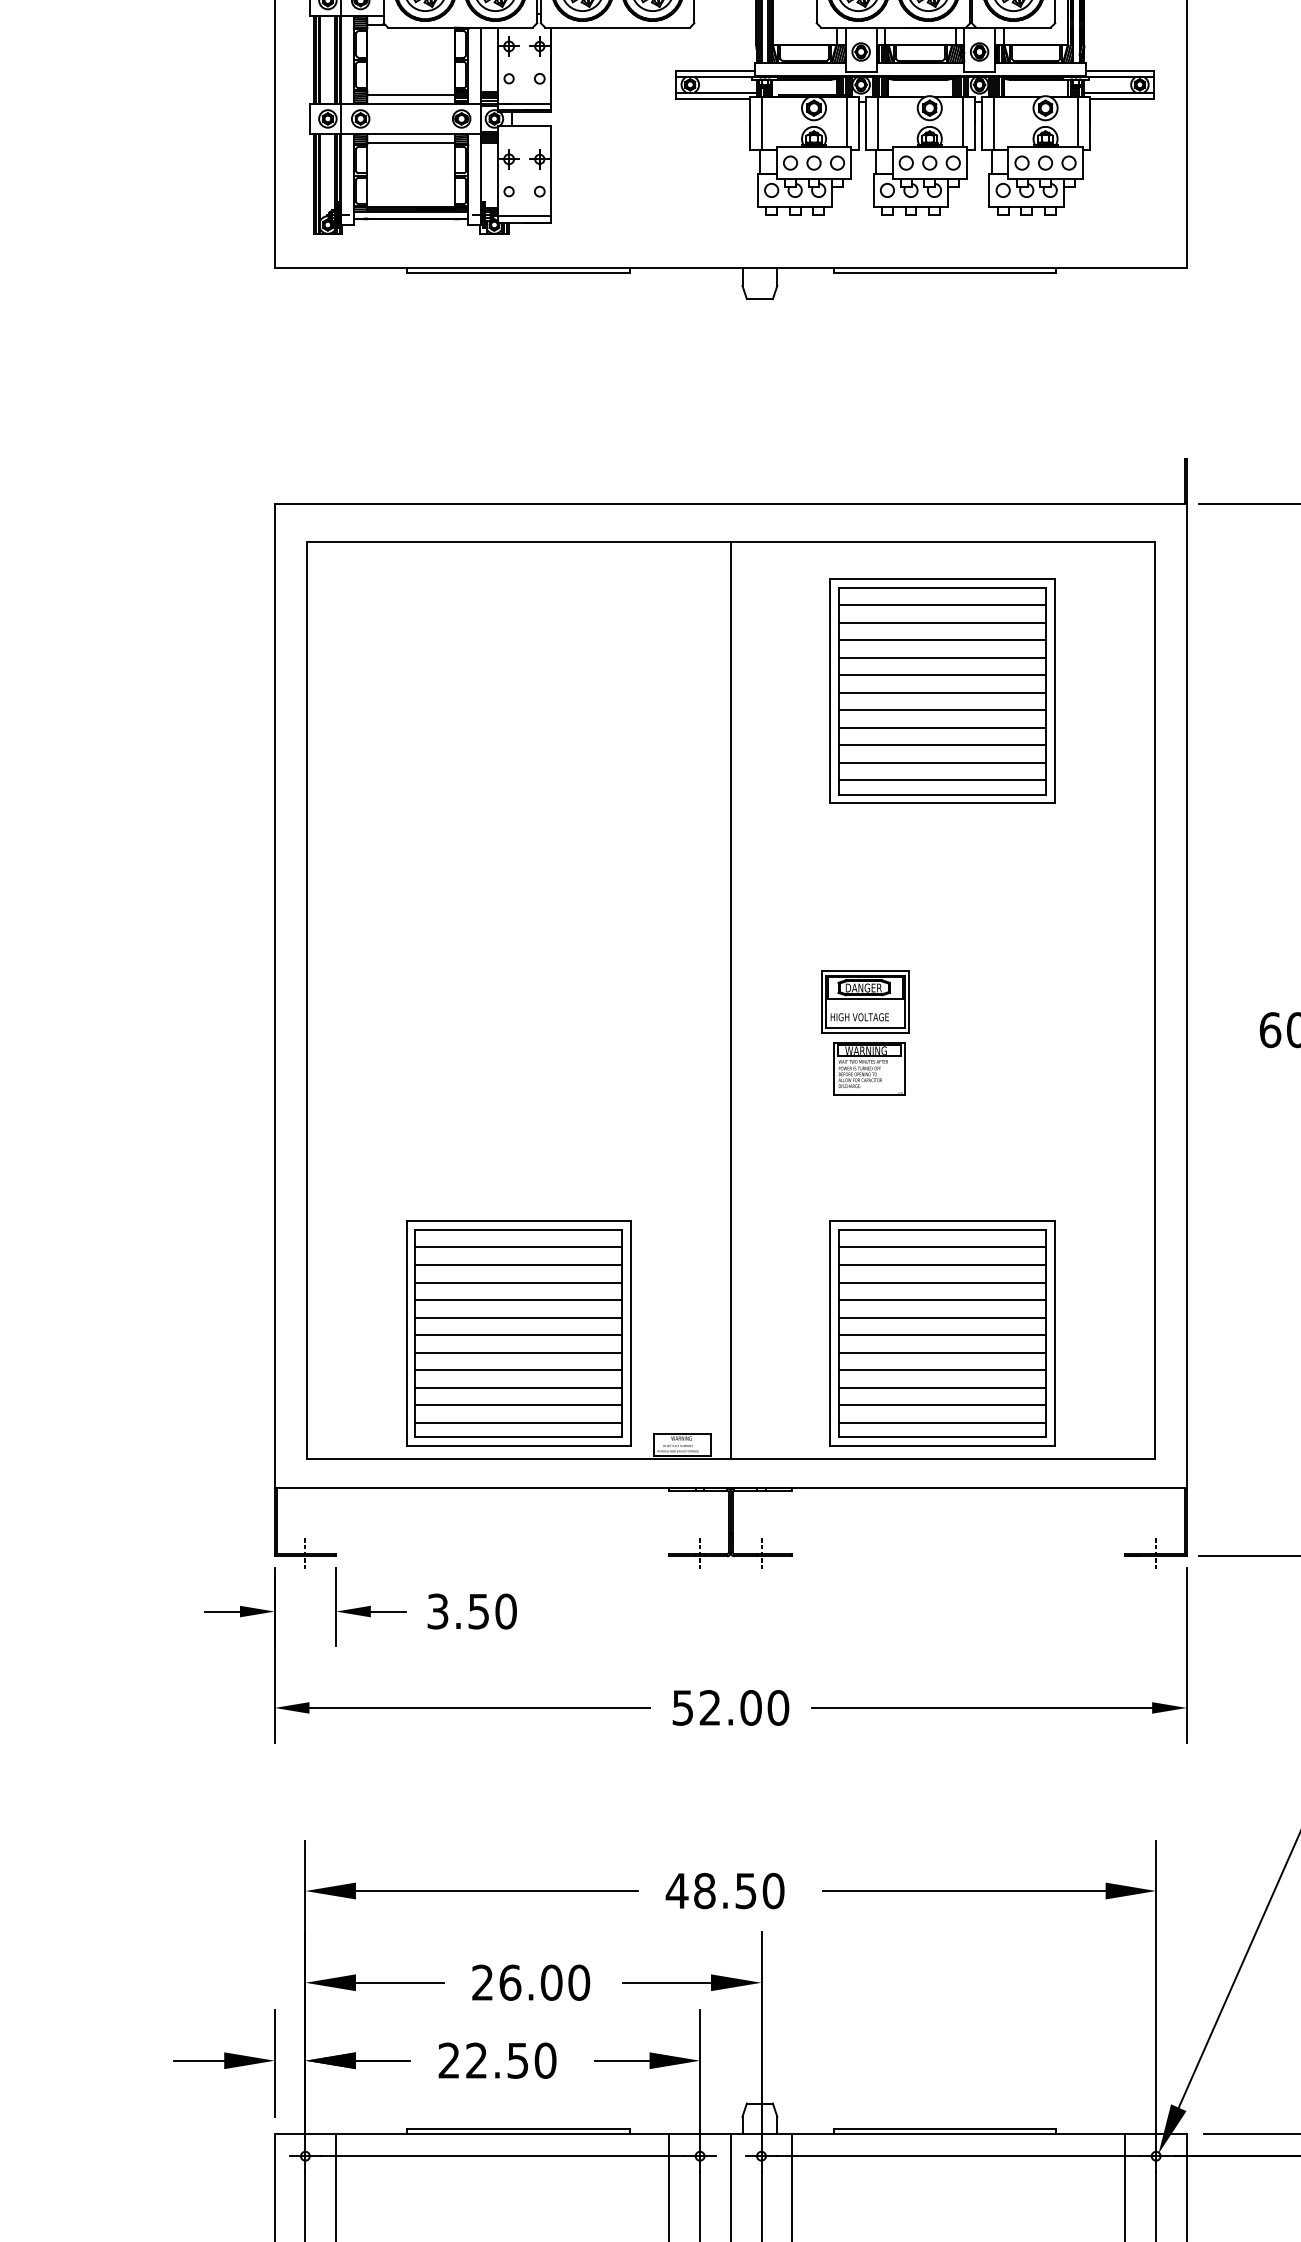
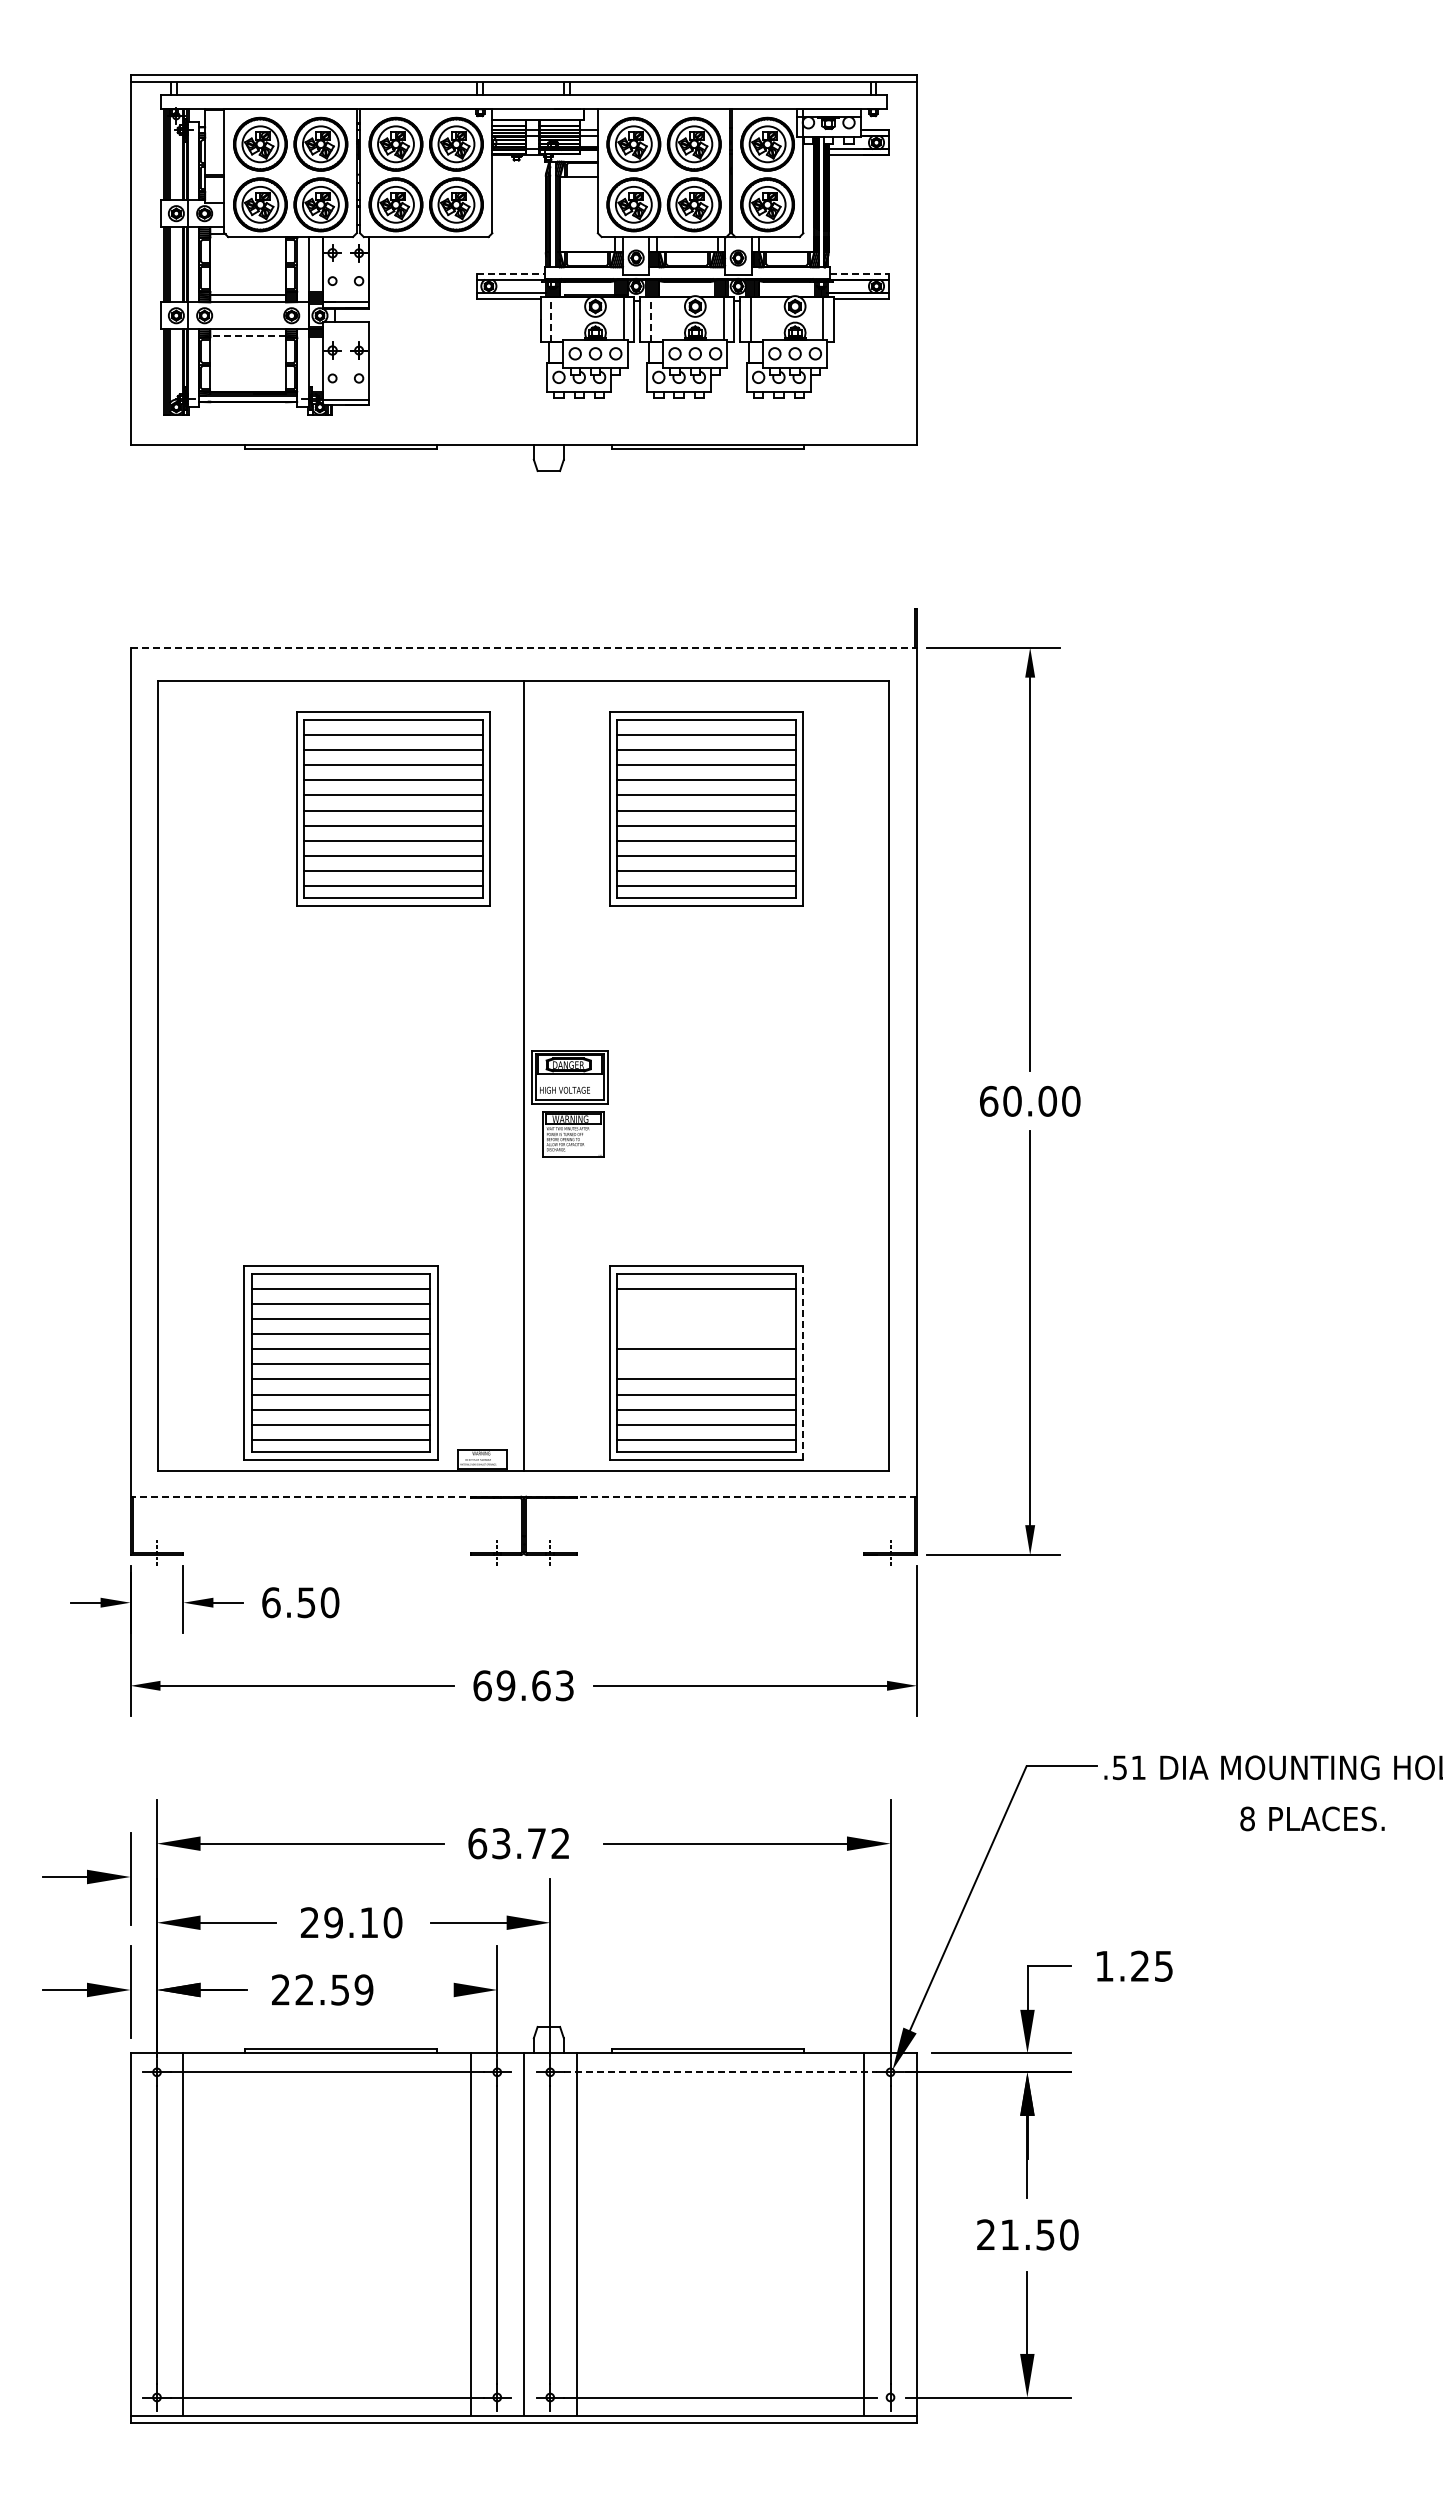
line: (715, 71) -> (510, 274), solid -> dashed
line: (1120, 71) -> (859, 274), solid -> dashed
line: (761, 123) -> (550, 319), solid -> dashed
line: (877, 123) -> (650, 319), solid -> dashed
line: (411, 143) -> (248, 336), solid -> dashed
line: (731, 503) -> (524, 647), solid -> dashed
part: (579, 690) -> (393, 808), added
part: (865, 1032) -> (569, 1103), moved
line: (942, 1264) -> (706, 1303), removed
line: (942, 1283) -> (706, 1319), removed
line: (942, 1300) -> (706, 1334), removed
line: (1055, 1332) -> (803, 1362), solid -> dashed
line: (942, 1335) -> (706, 1364), removed
line: (730, 1488) -> (523, 1496), solid -> dashed
text: (438, 1611) -> (271, 1602), 3.50 -> 6.50
text: (730, 1707) -> (523, 1685), 52.00 -> 69.63
text: (724, 1890) -> (518, 1843), 48.50 -> 63.72
part: (223, 1931) -> (86, 1878), added
text: (531, 1982) -> (351, 1922), 26.00 -> 29.10
text: (544, 2060) -> (363, 1989), 22.50 -> 22.59
line: (621, 2061) -> (429, 1990), removed
line: (958, 2156) -> (720, 2072), solid -> dashed

